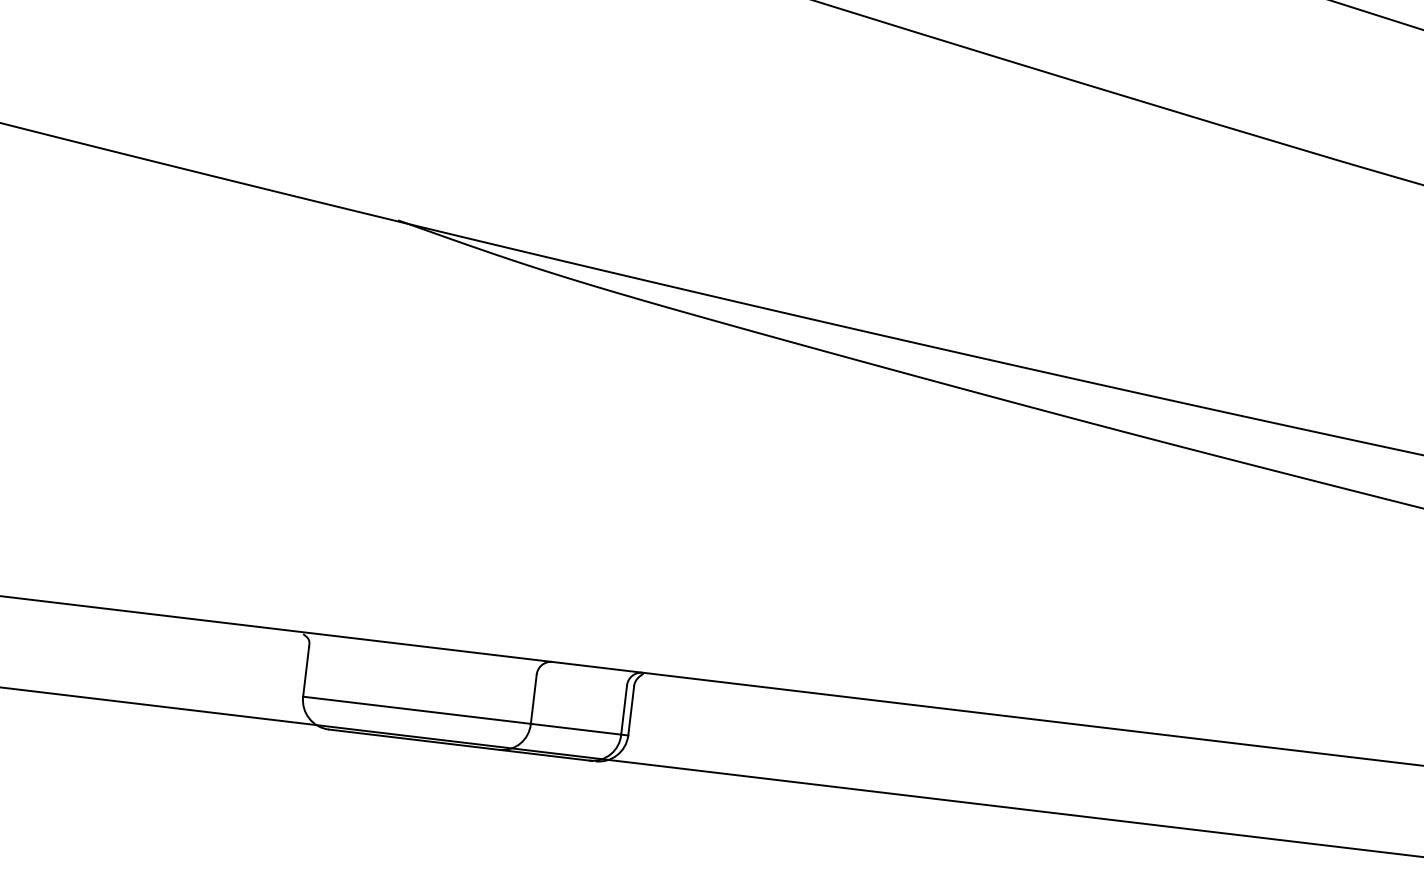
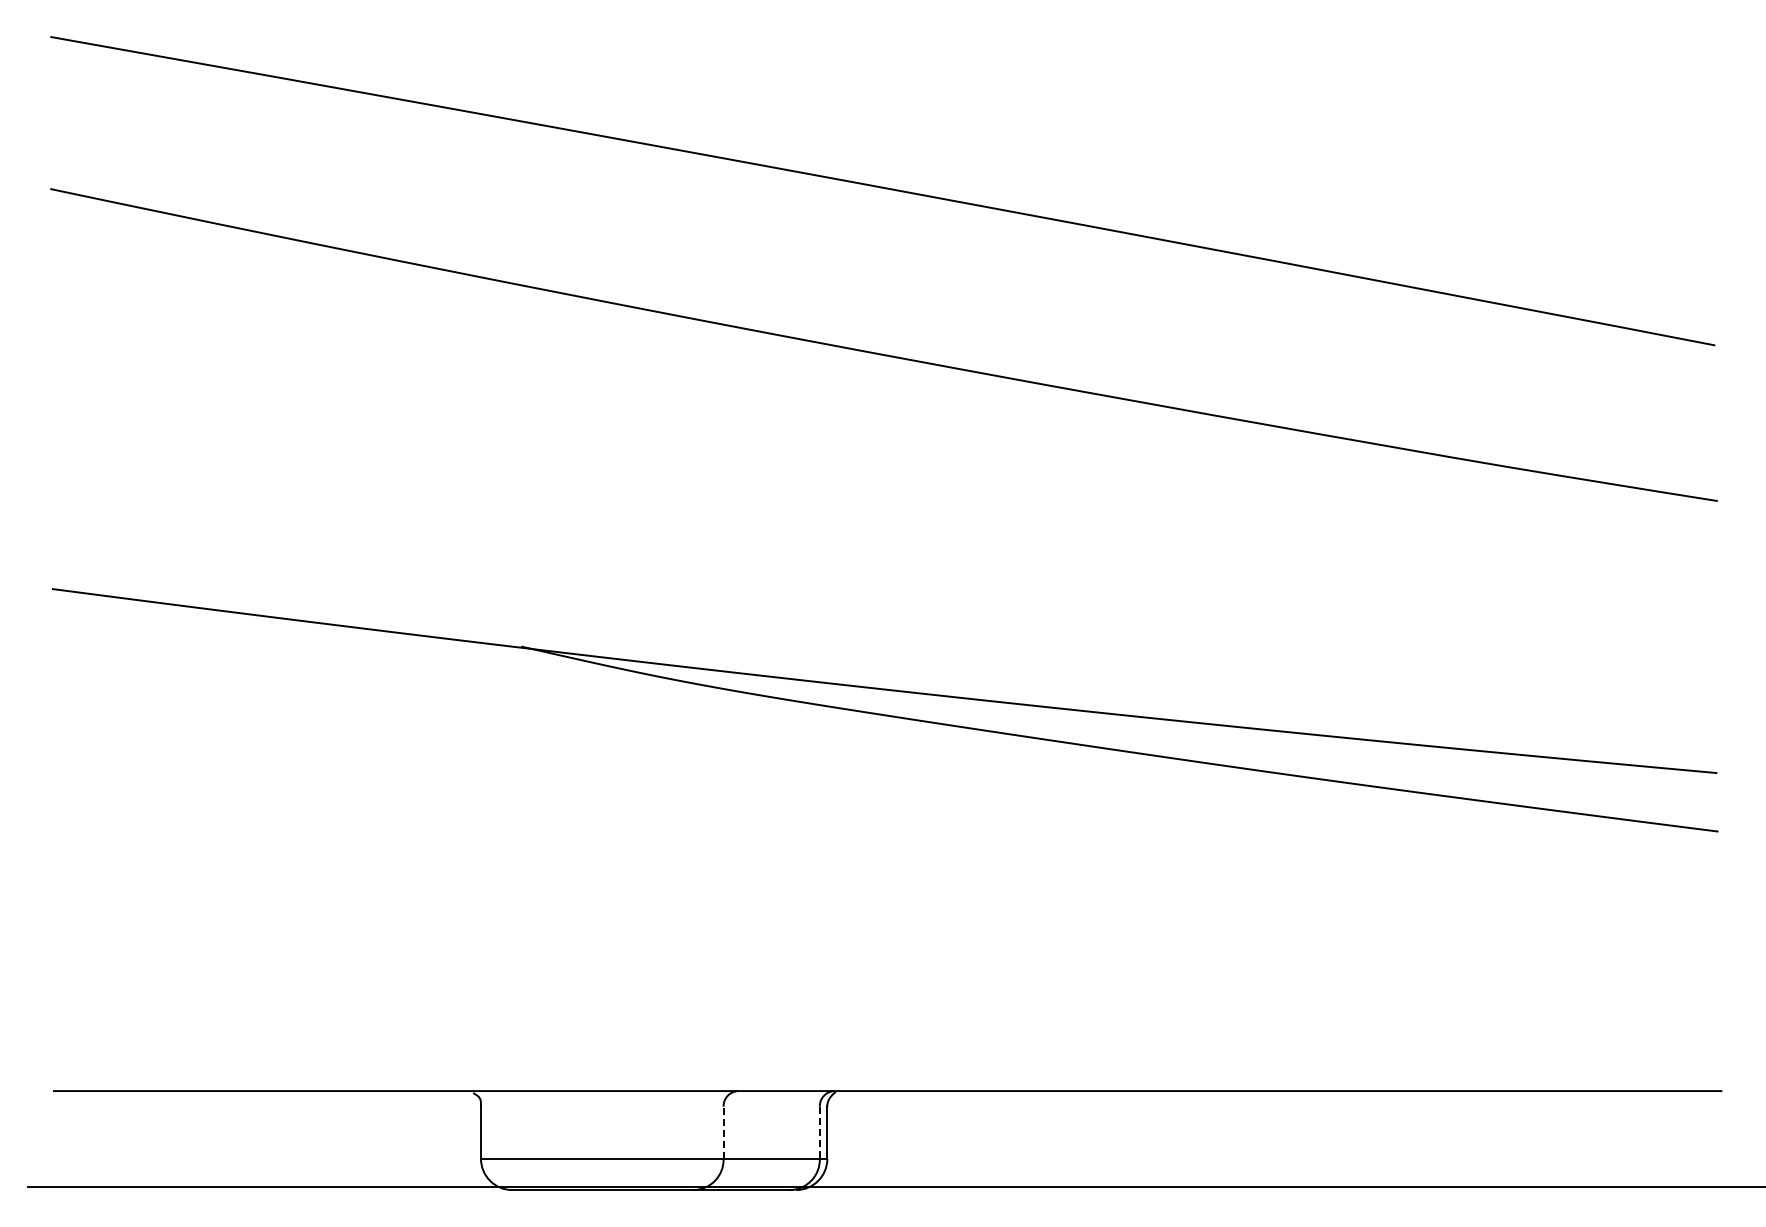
line: (533, 699) -> (723, 1132), solid -> dashed
line: (623, 710) -> (819, 1133), solid -> dashed

